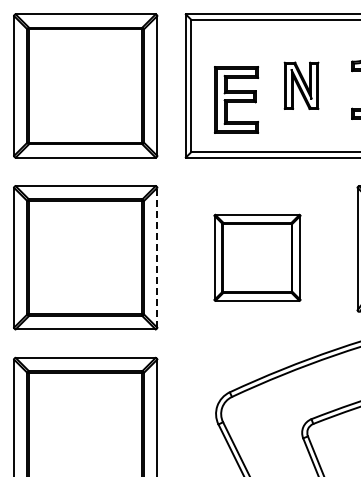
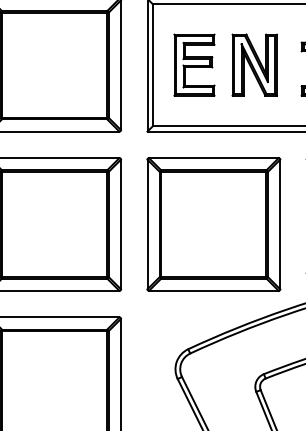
part: (301, 85) -> (254, 64), size x1.43
part: (236, 99) -> (194, 64), moved
line: (157, 257) -> (121, 224), dashed -> solid
part: (257, 257) -> (213, 224), size x1.67

